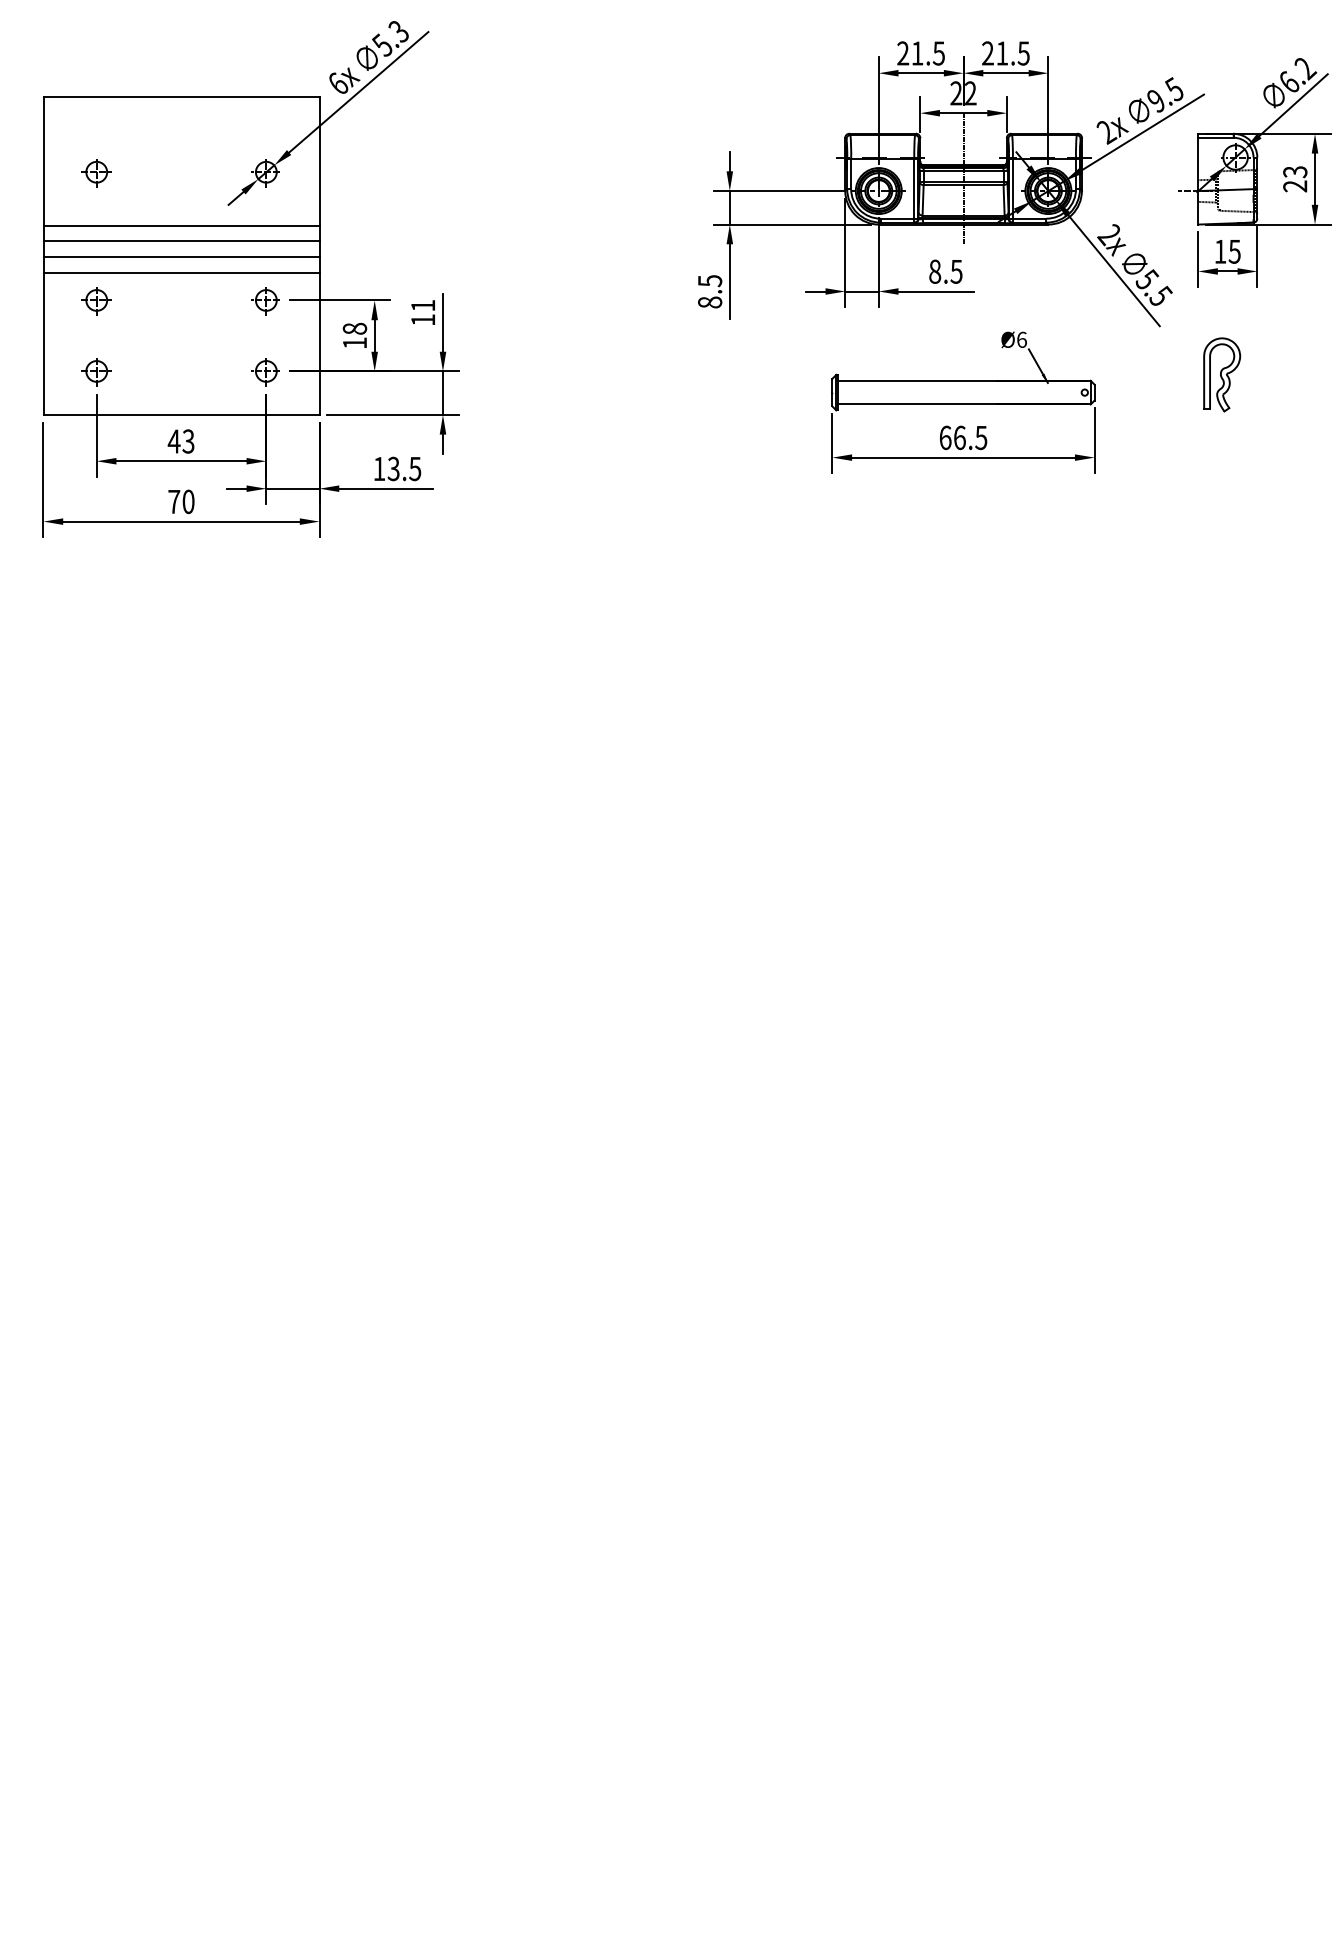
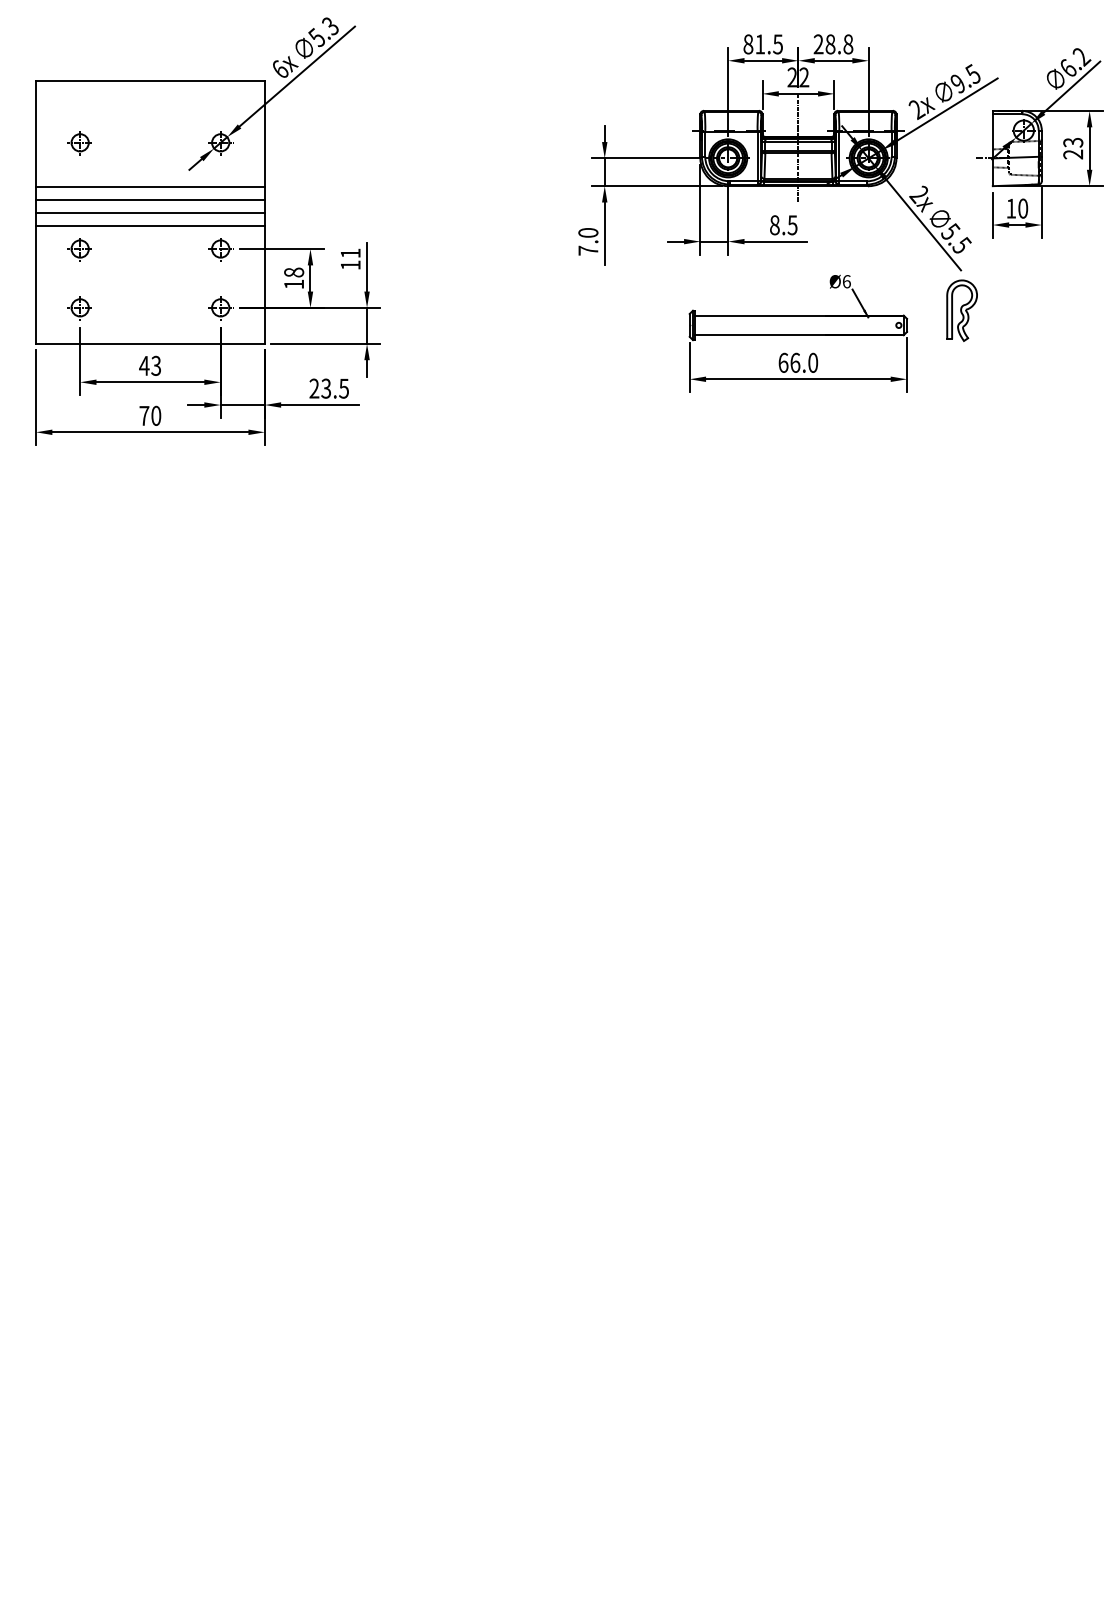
text: (903, 53) -> (748, 44), 21.5 -> 81.5
text: (1012, 53) -> (838, 44), 21.5 -> 28.8
text: (1234, 251) -> (1022, 208), 15 -> 10
text: (709, 291) -> (587, 241), 8.5 -> 7.0
part: (1222, 374) -> (962, 310), moved
text: (981, 437) -> (813, 362), 66.5 -> 66.0
text: (379, 468) -> (314, 388), 13.5 -> 23.5

